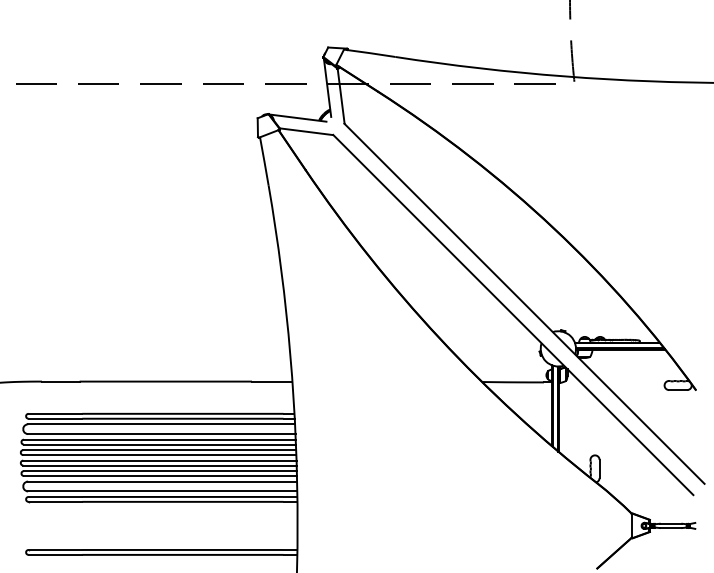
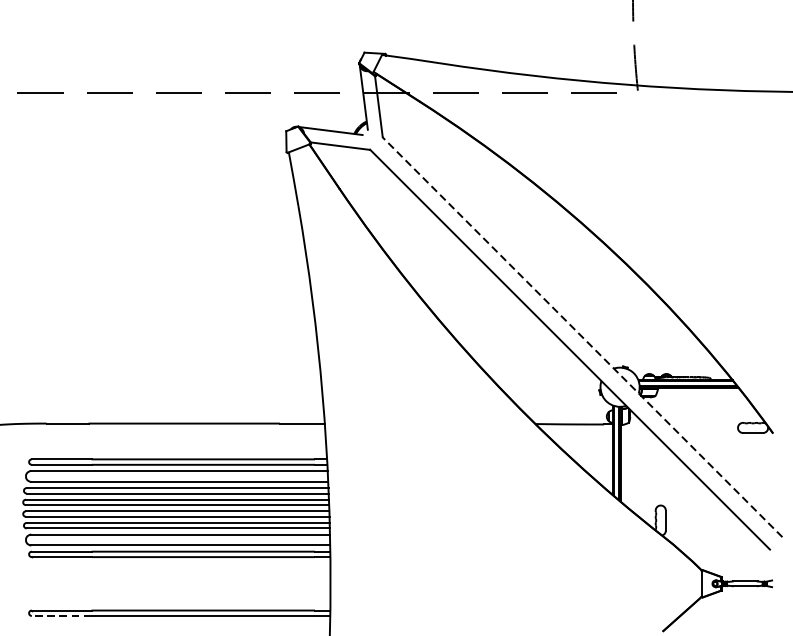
line: (524, 303) -> (582, 336), solid -> dashed
line: (55, 554) -> (61, 615), solid -> dashed

